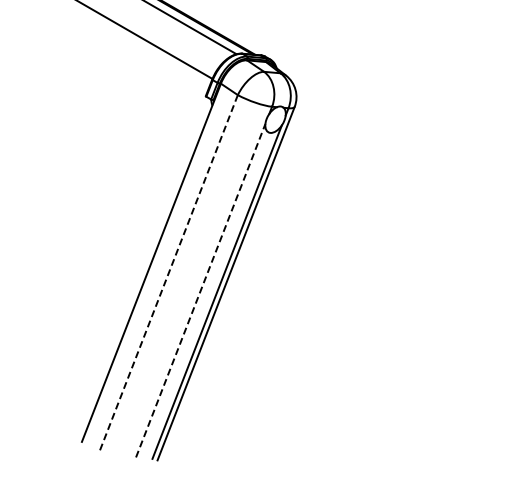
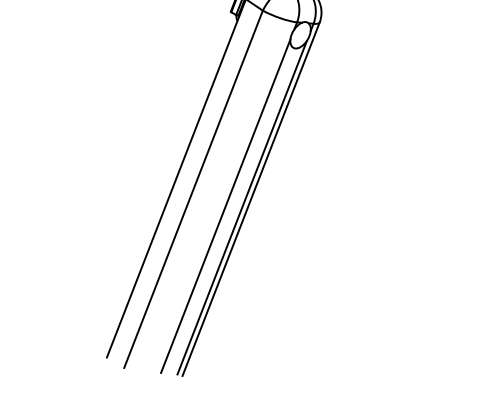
line: (168, 273) -> (193, 189), dashed -> solid
line: (200, 290) -> (225, 206), dashed -> solid

